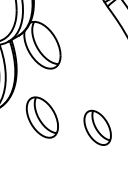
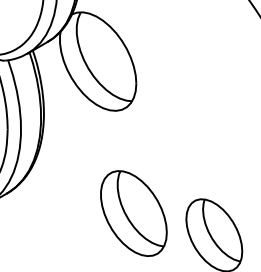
part: (41, 117) -> (131, 213), moved

